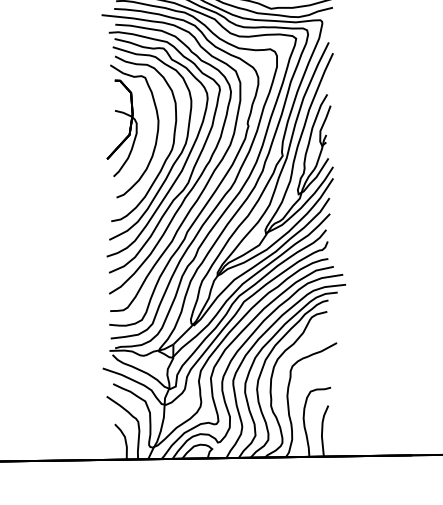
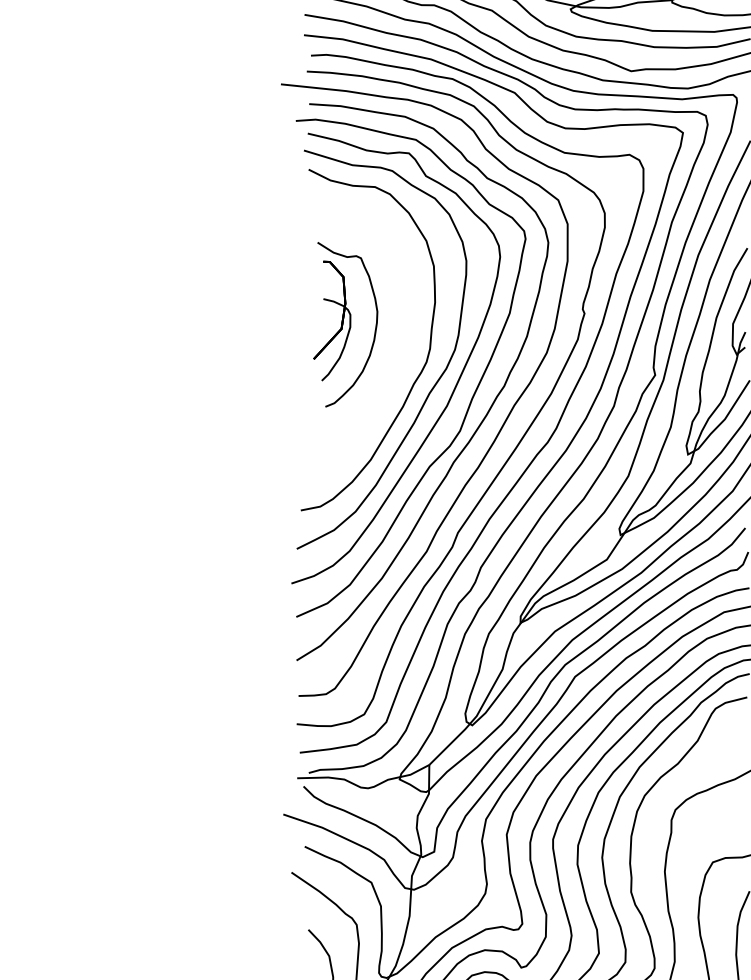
part: (132, 131) -> (344, 324), size x0.6

